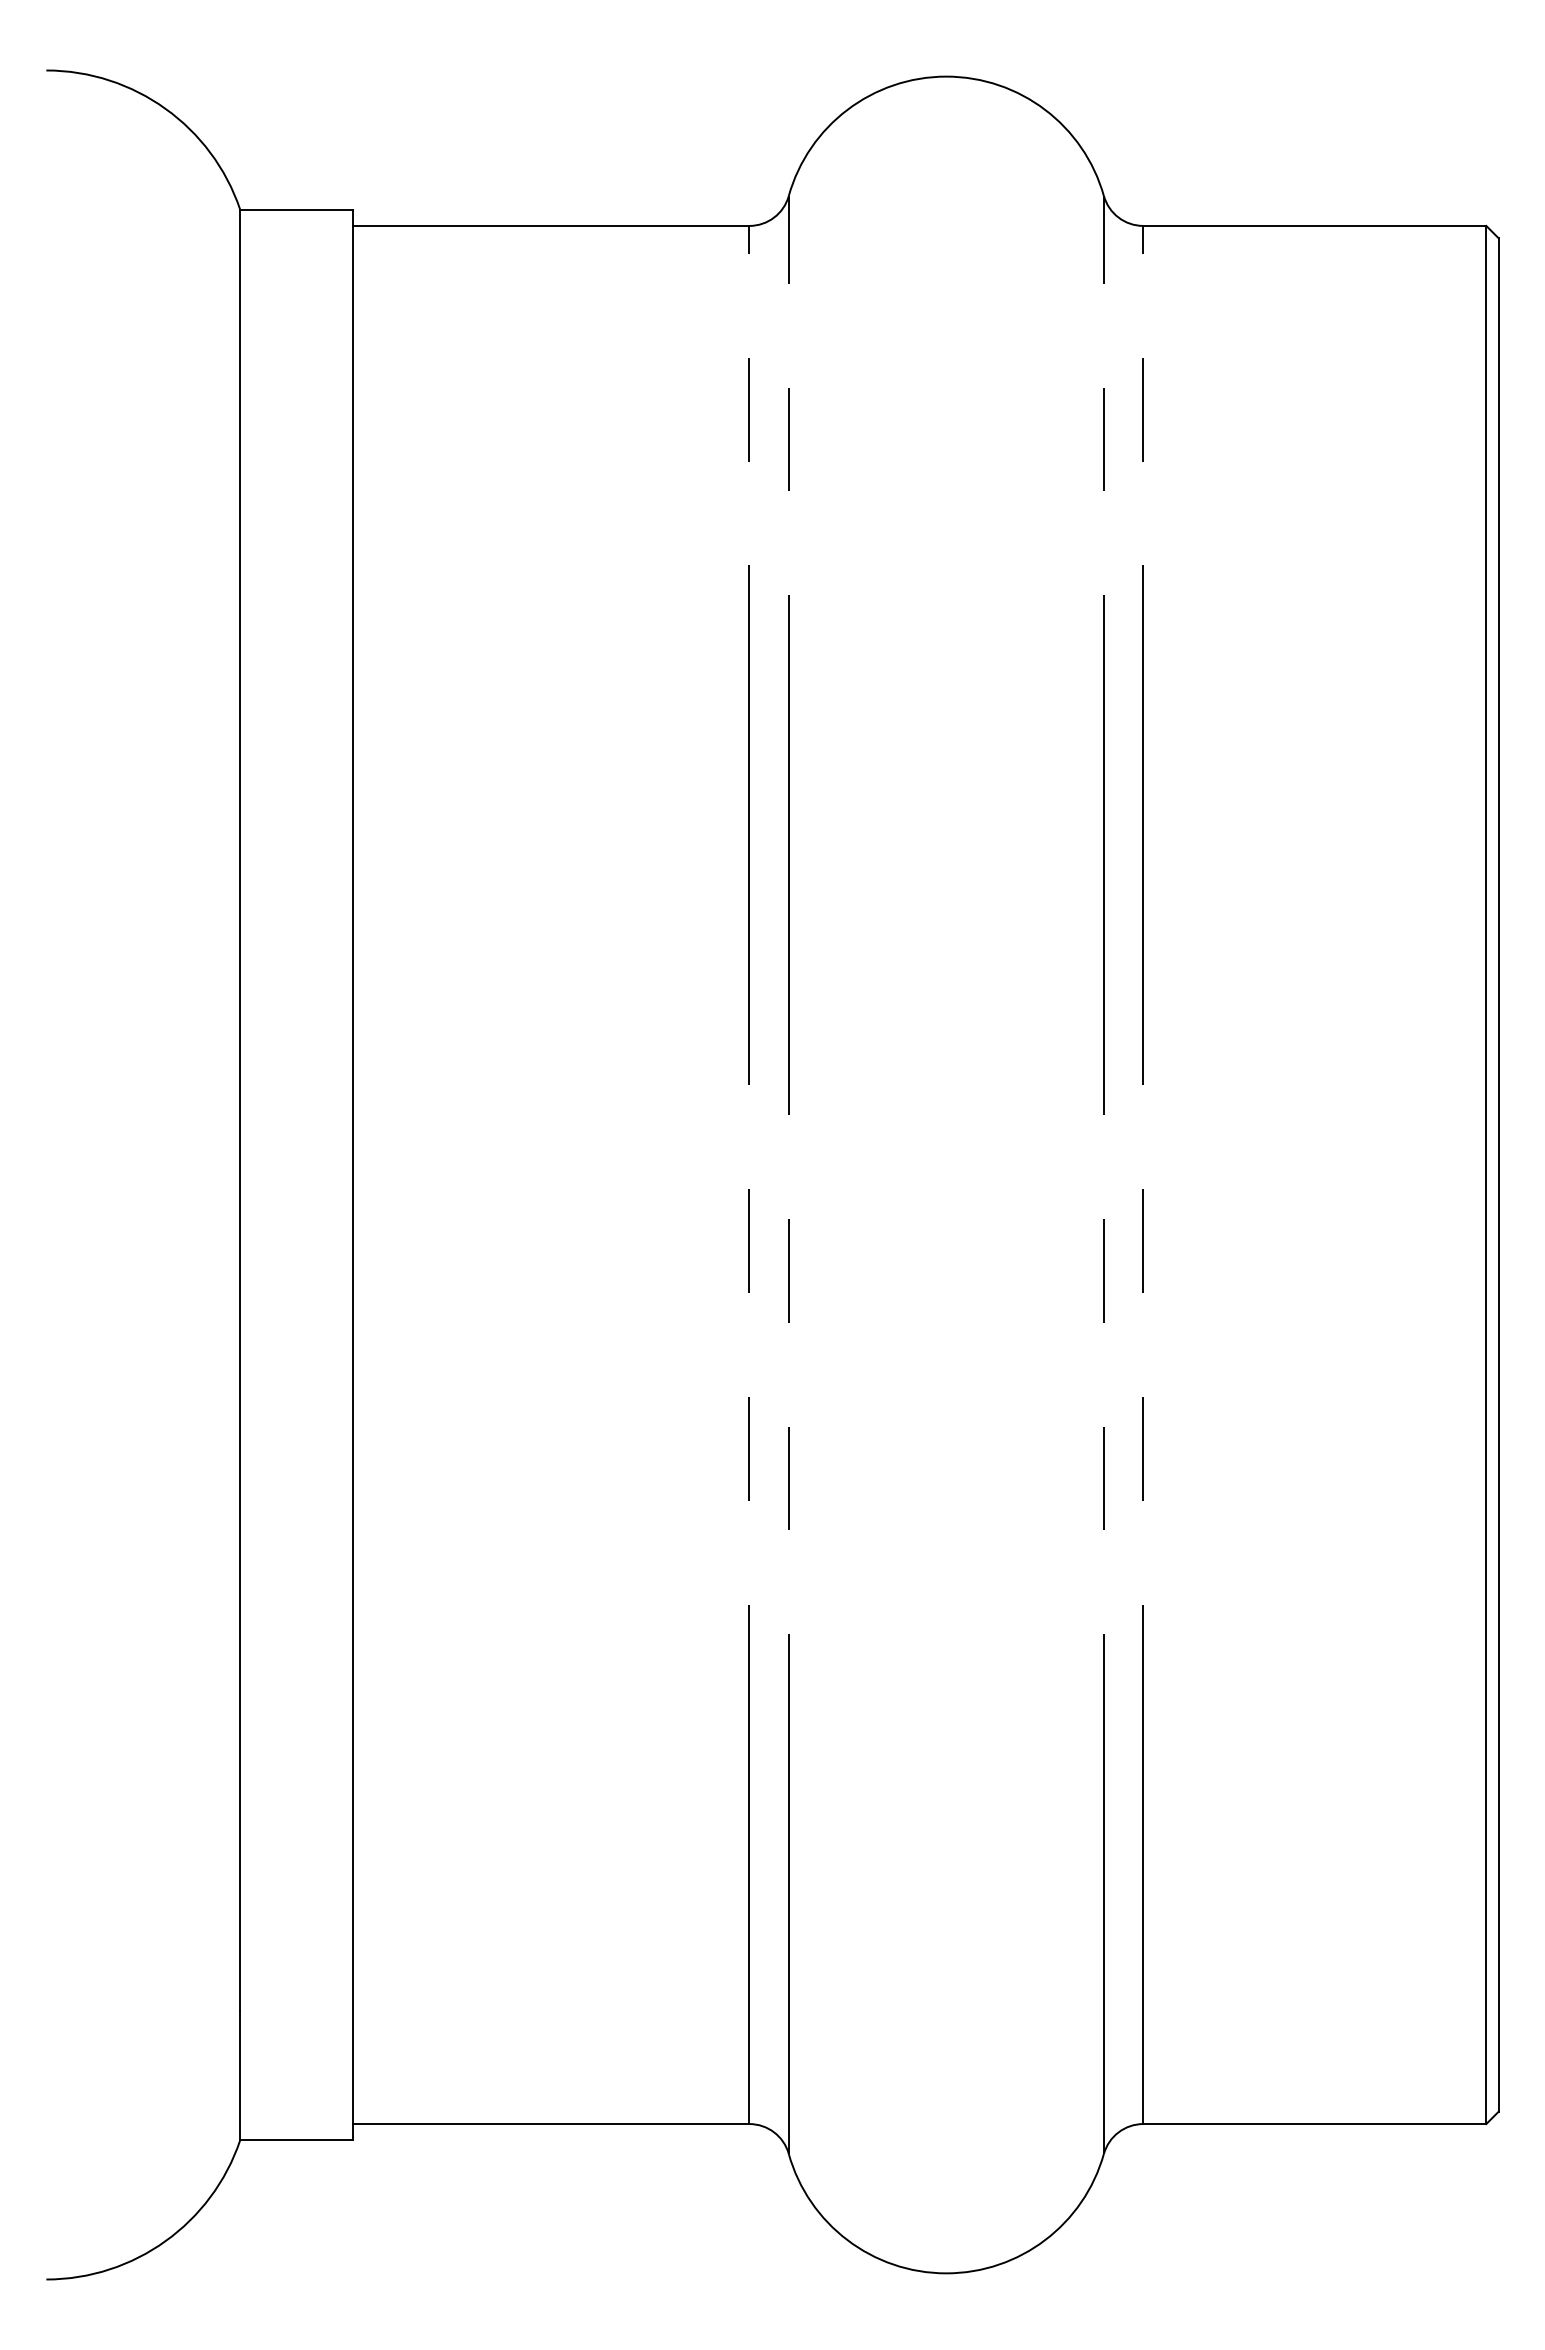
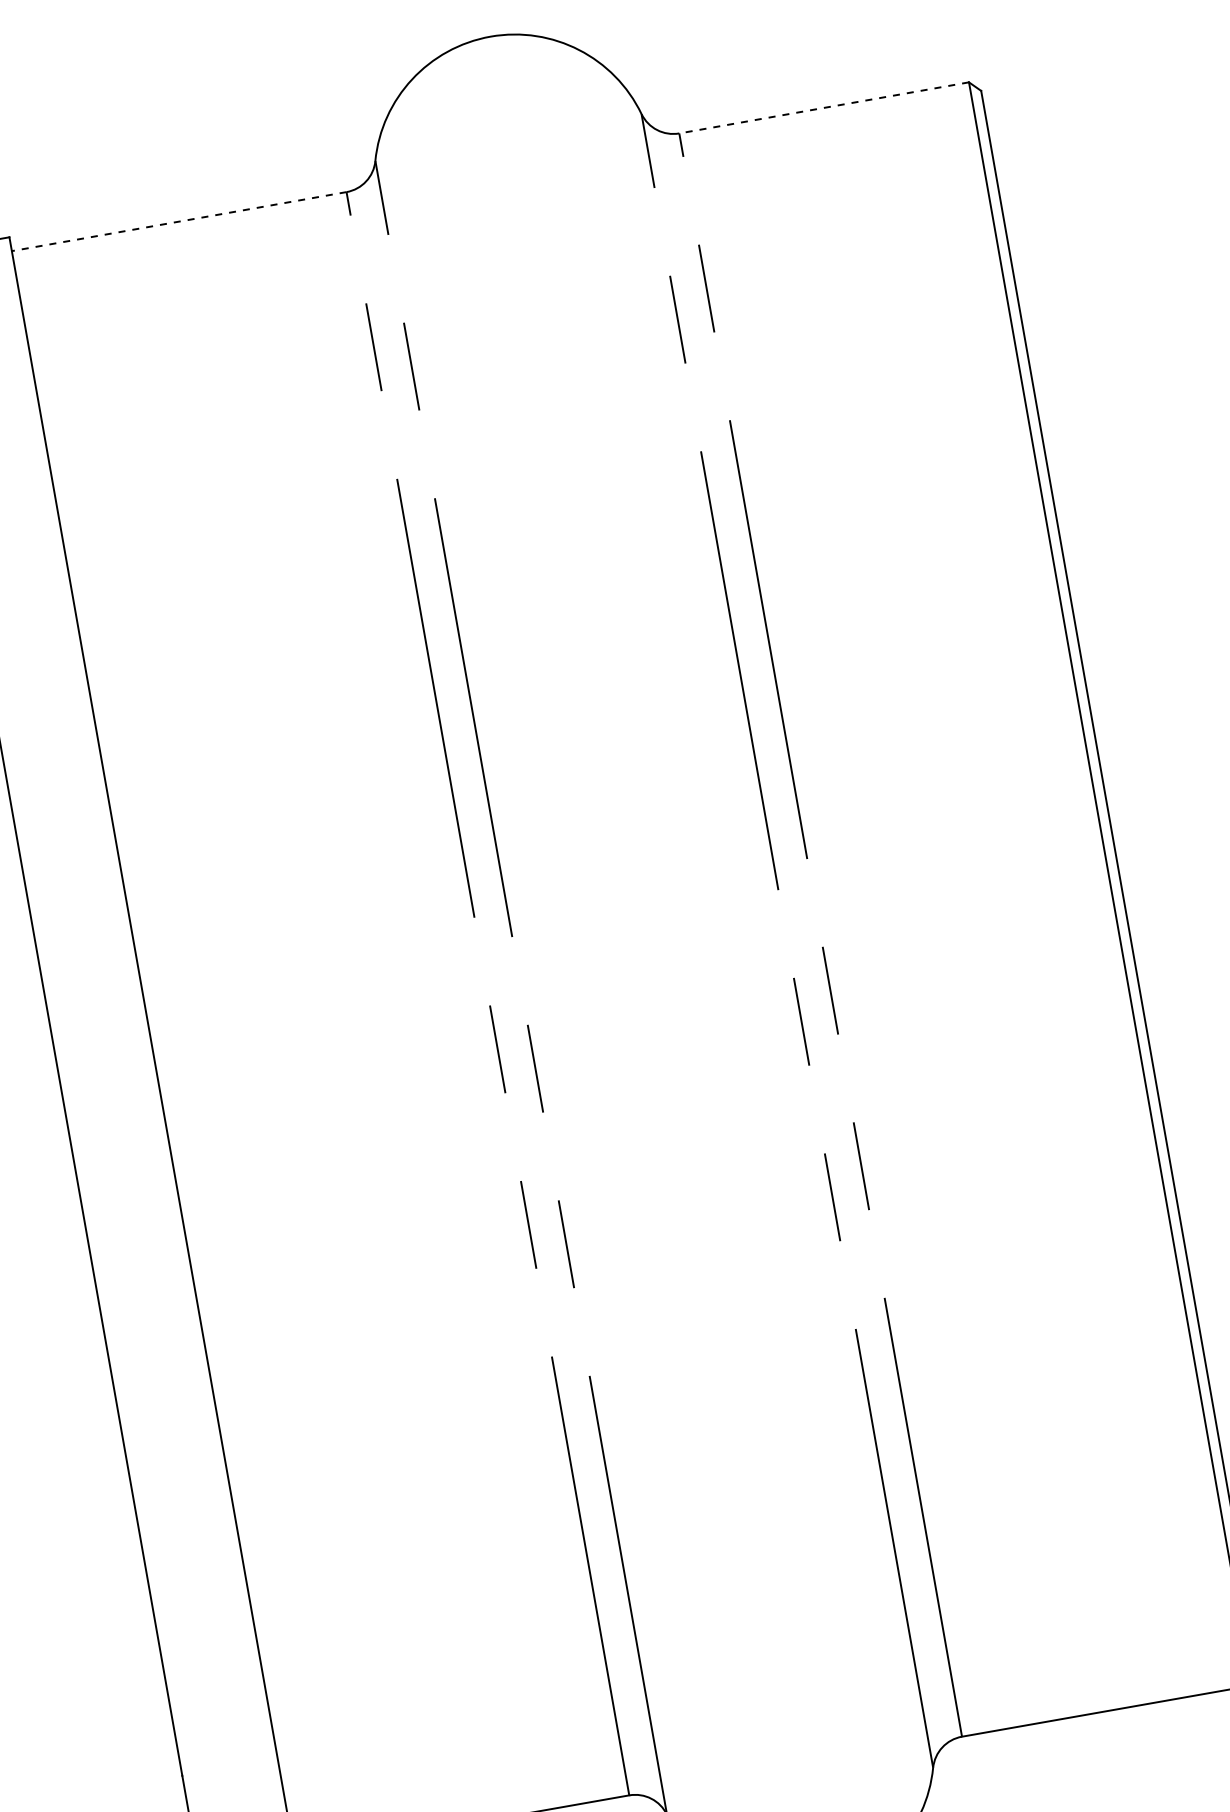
line: (550, 225) -> (178, 221), solid -> dashed
line: (1314, 225) -> (823, 107), solid -> dashed

